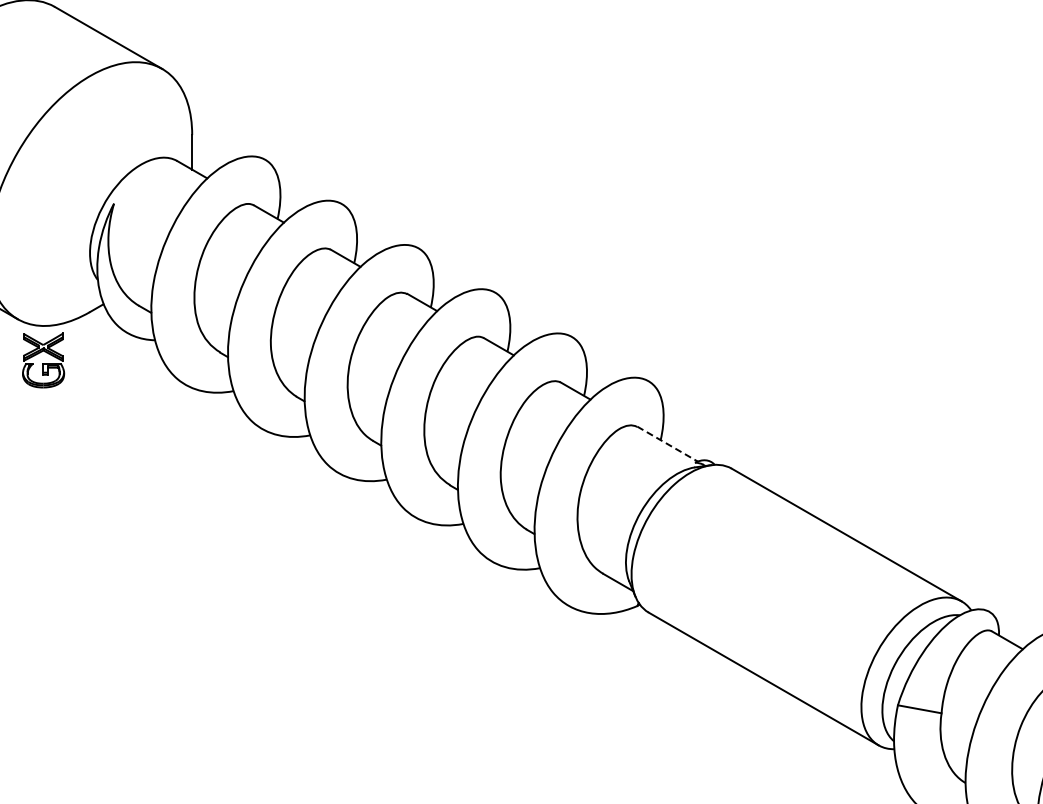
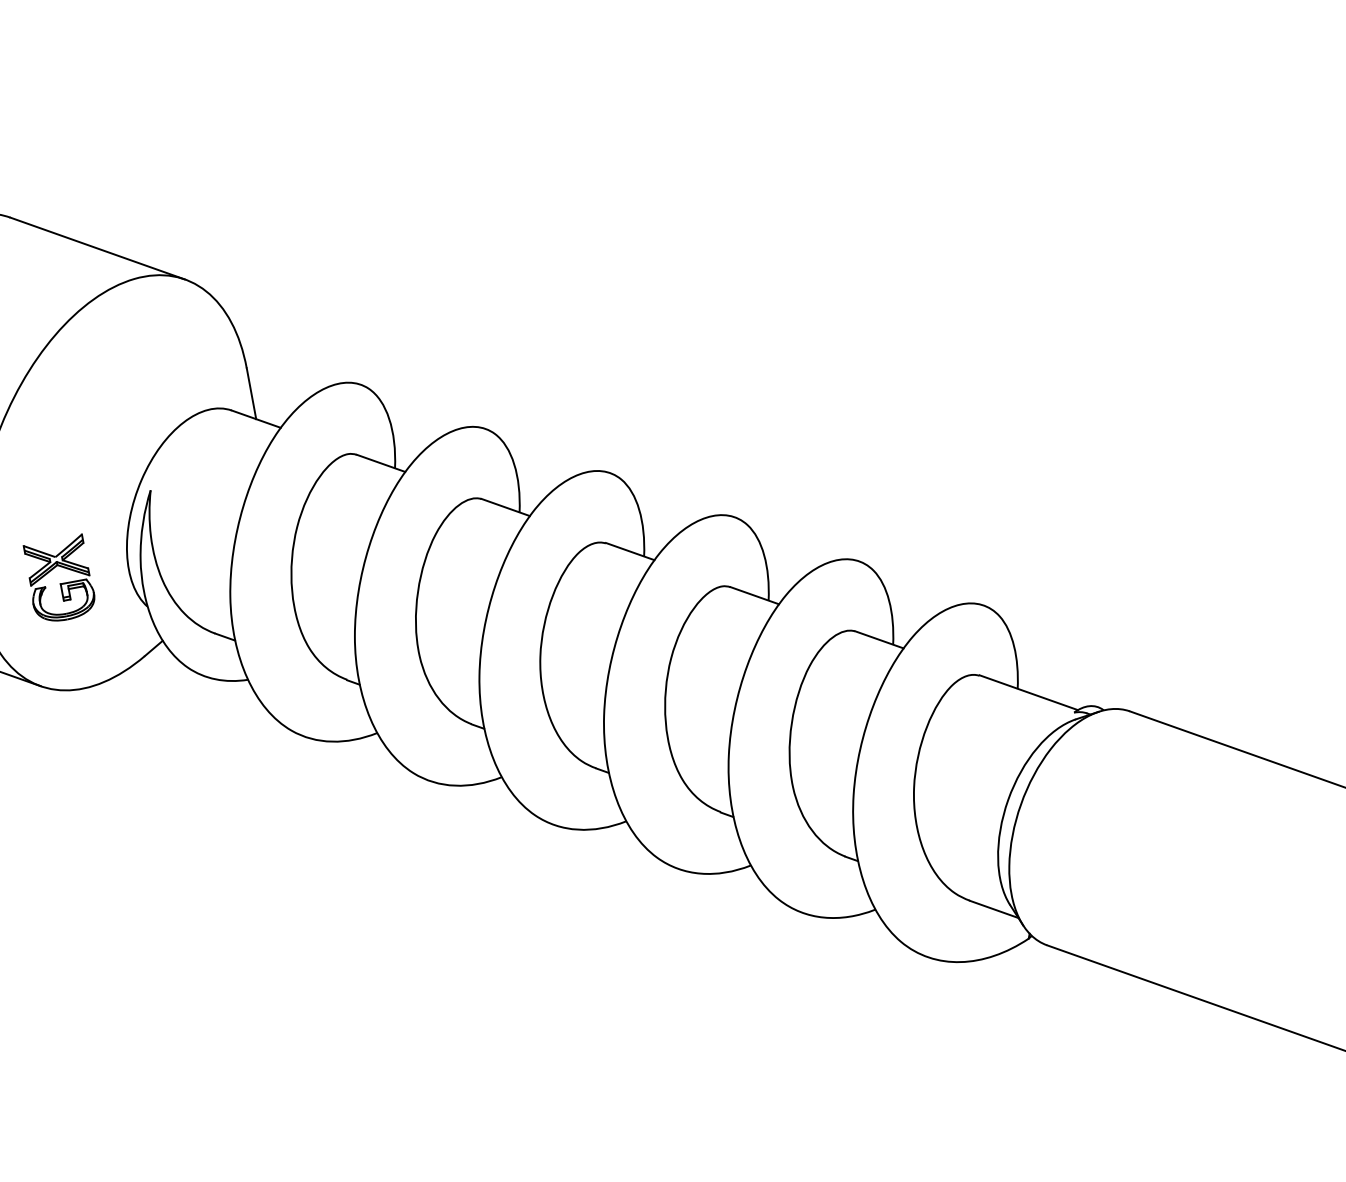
part: (43, 360) -> (60, 579), moved
line: (667, 444) -> (1028, 693), dashed -> solid

